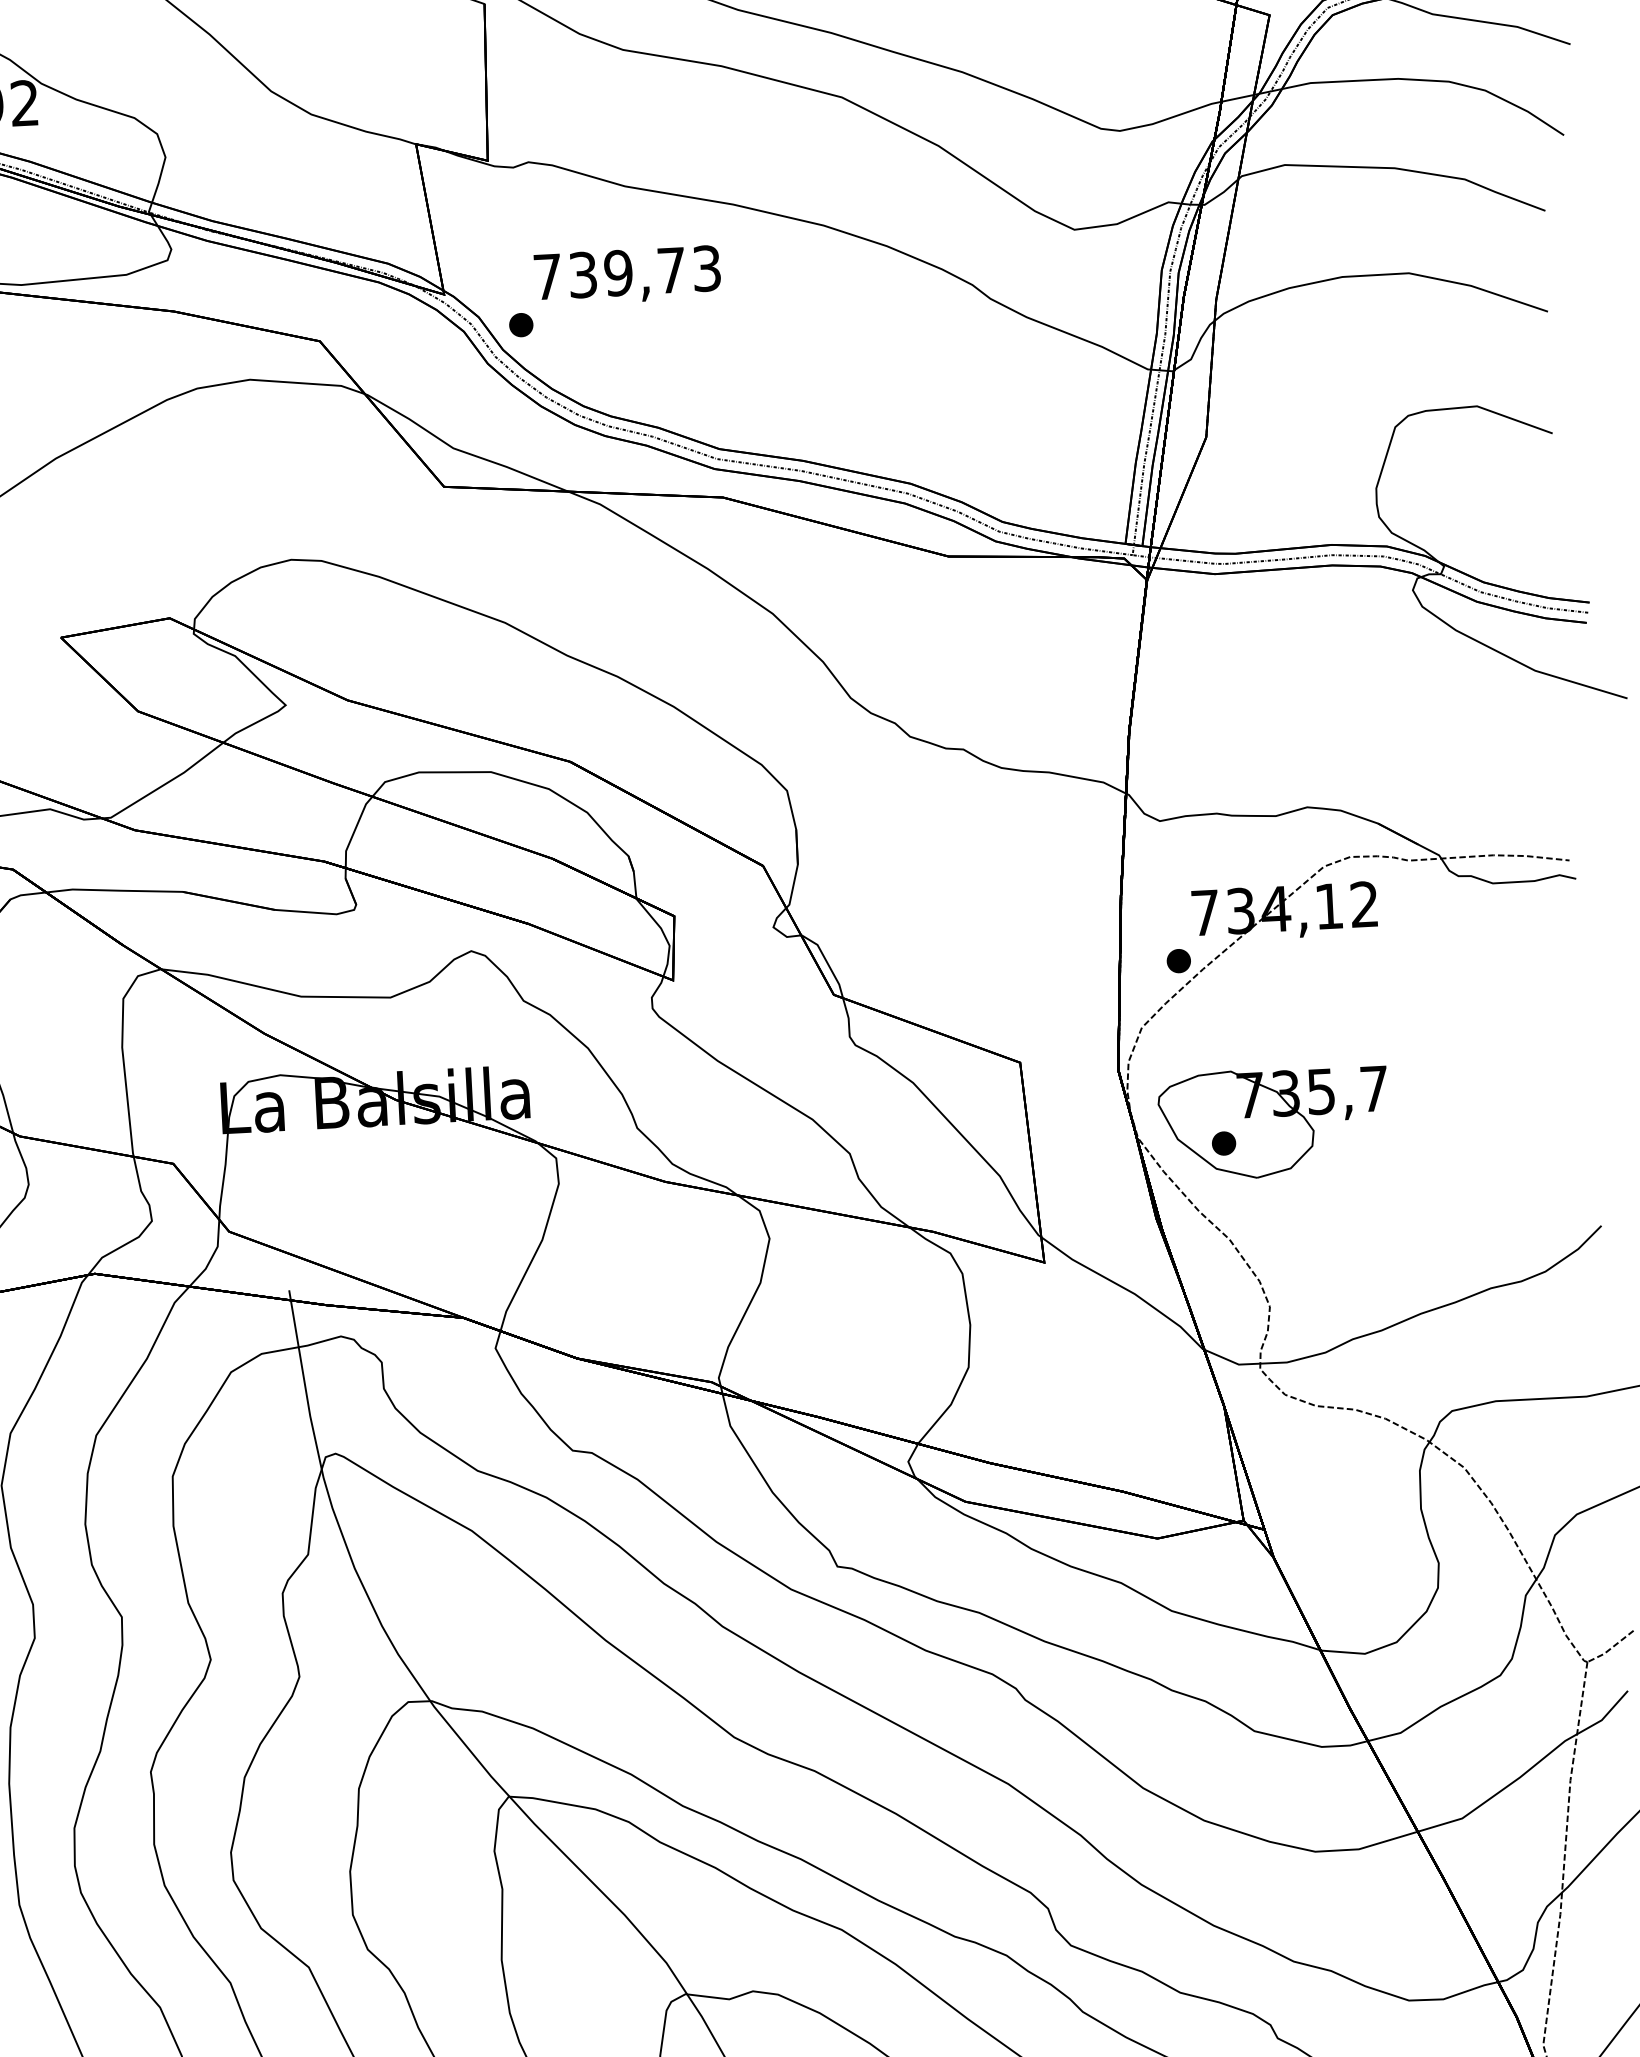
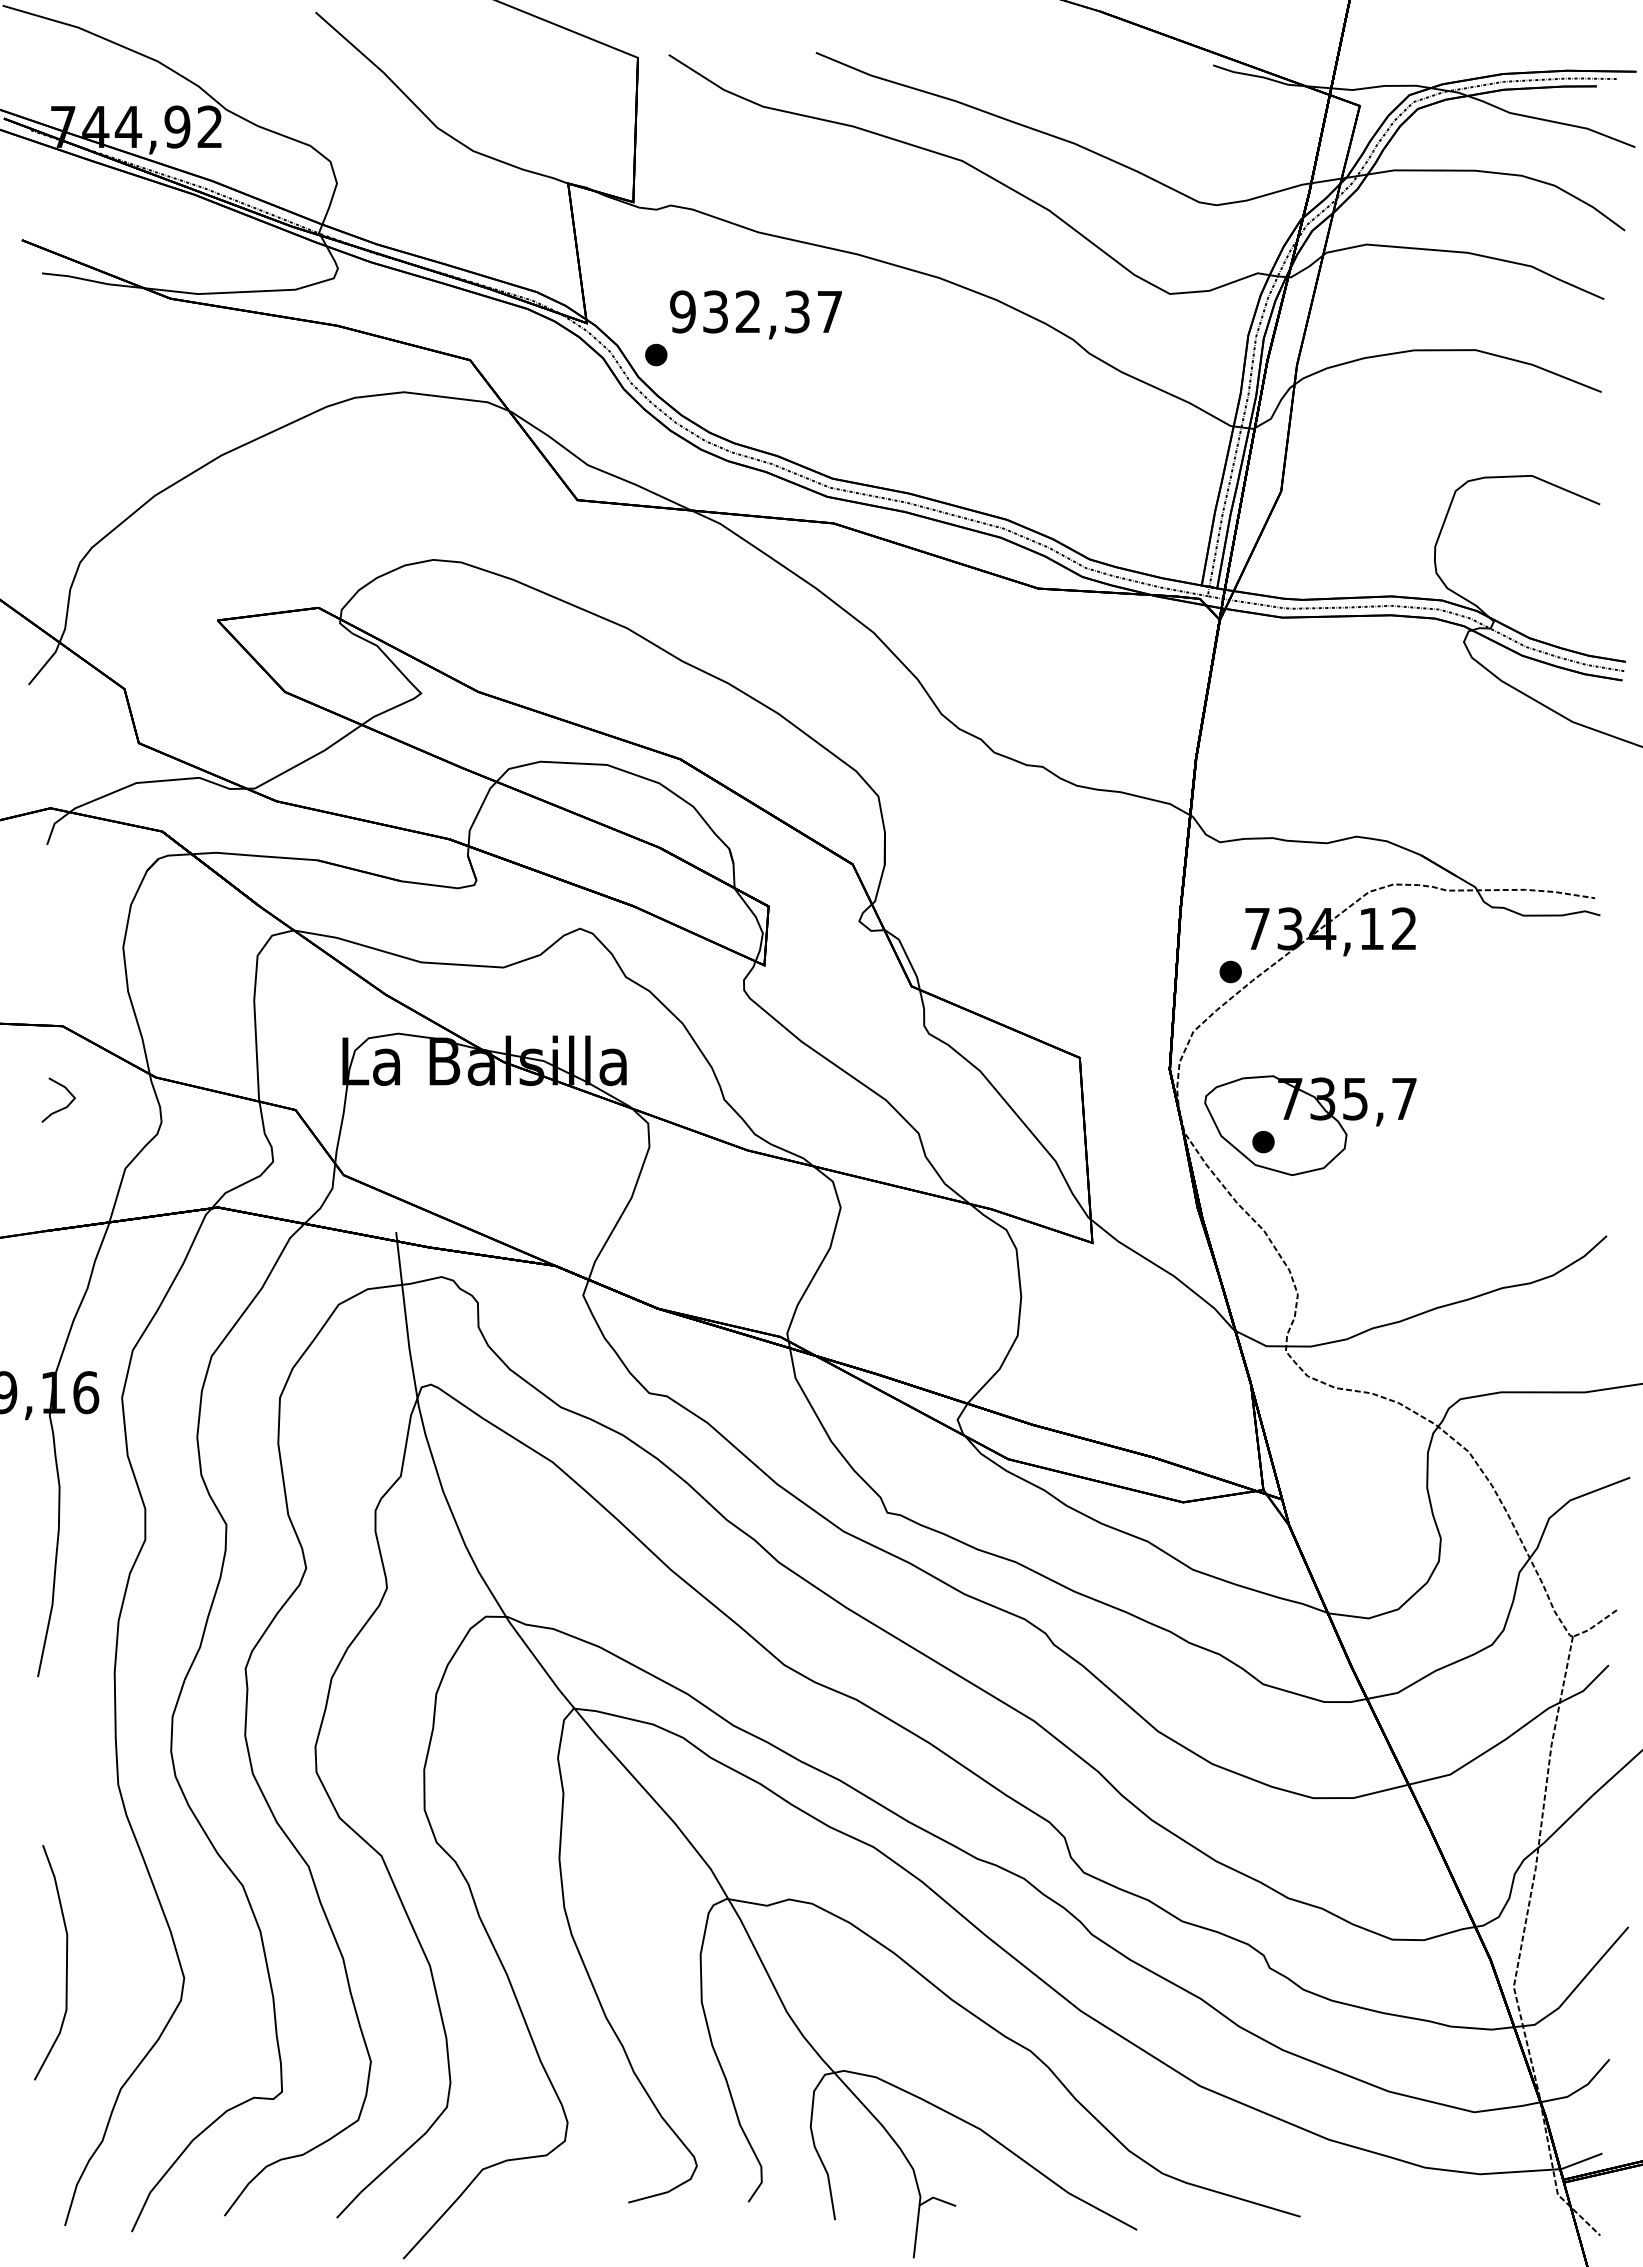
text: (627, 272) -> (756, 311), 739,73 -> 932,37

